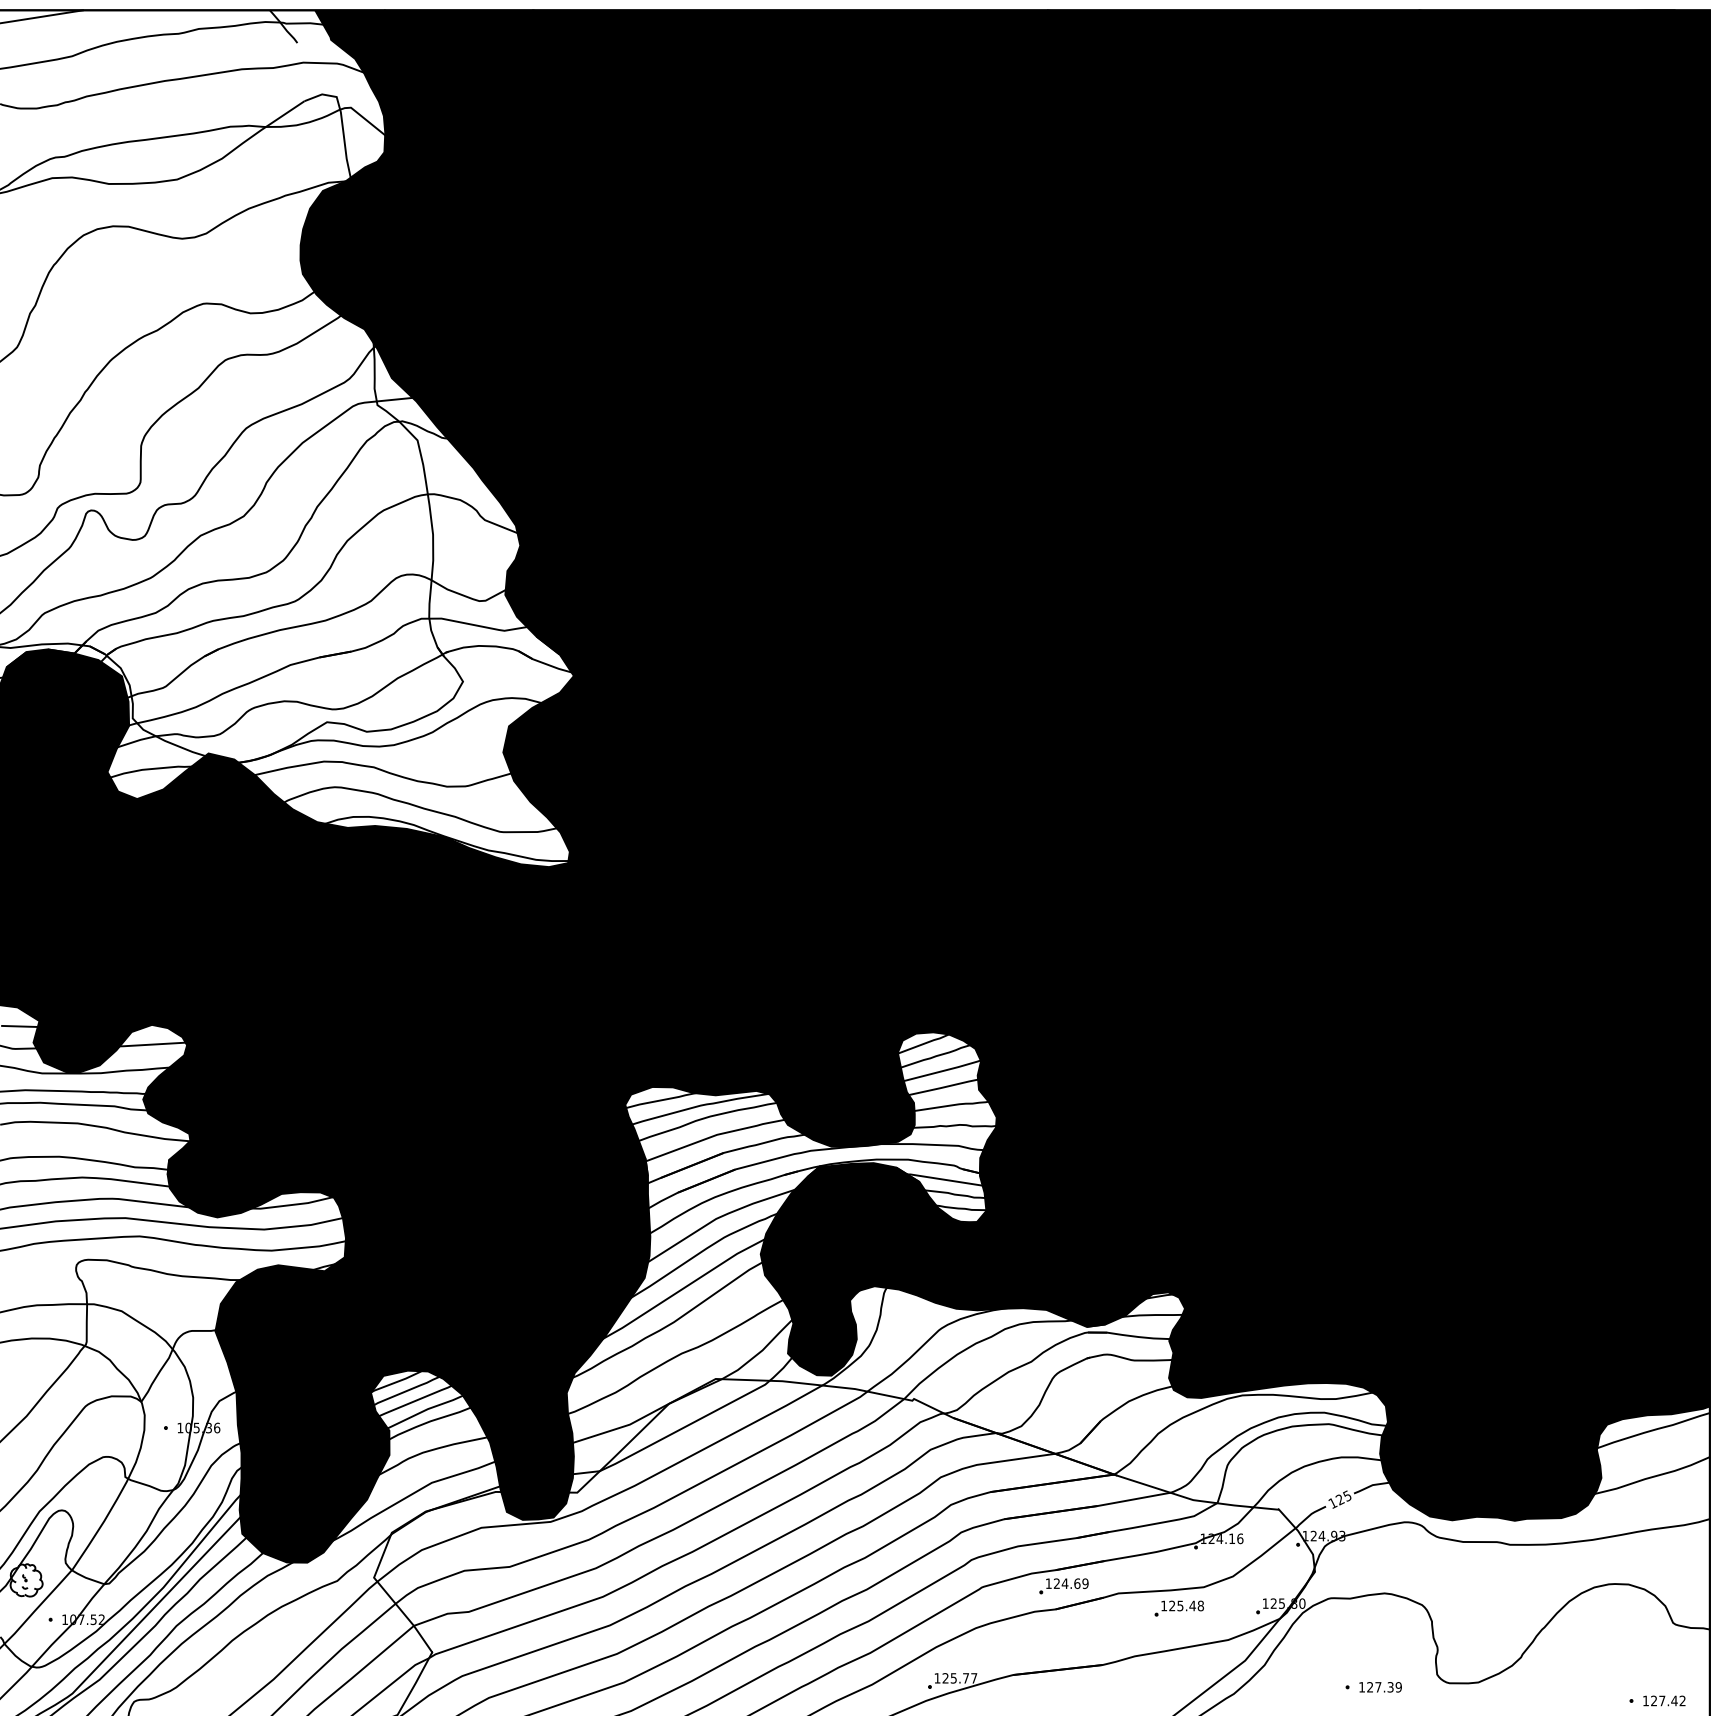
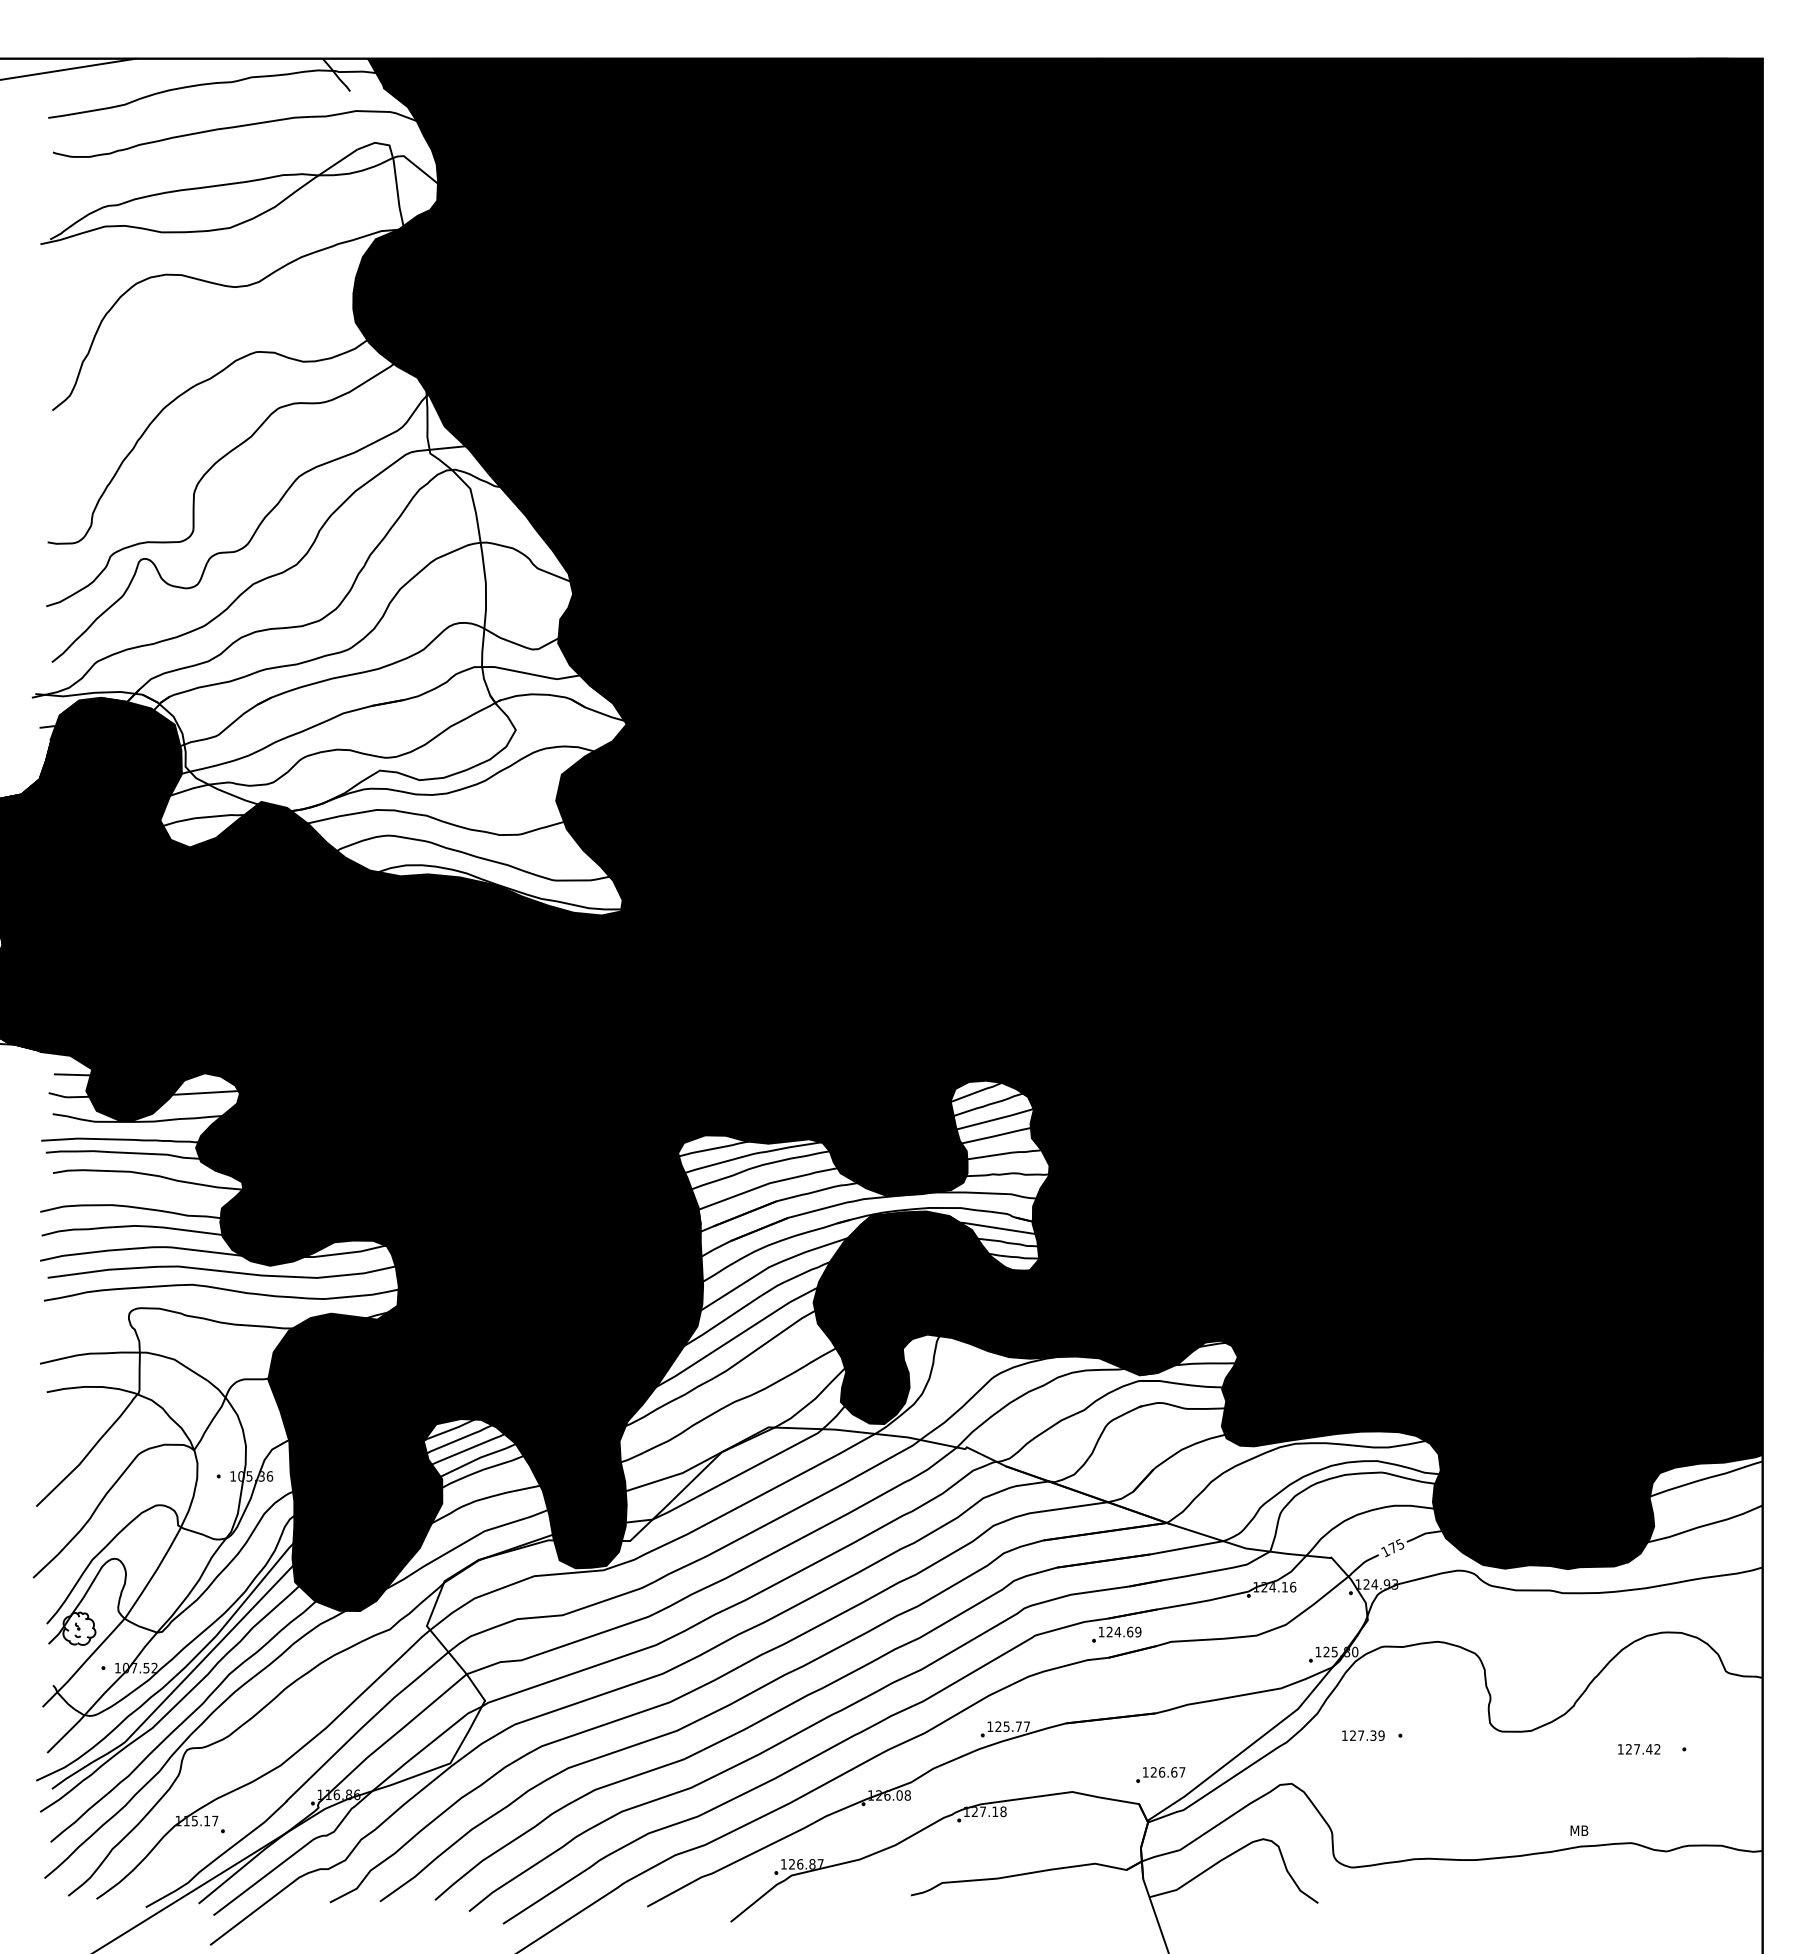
text: (1339, 1499) -> (1392, 1547), 125 -> 175
part: (1178, 1608) -> (1231, 1656), removed
text: (1380, 1687) -> (1363, 1735), moved
text: (1664, 1701) -> (1639, 1749), moved

